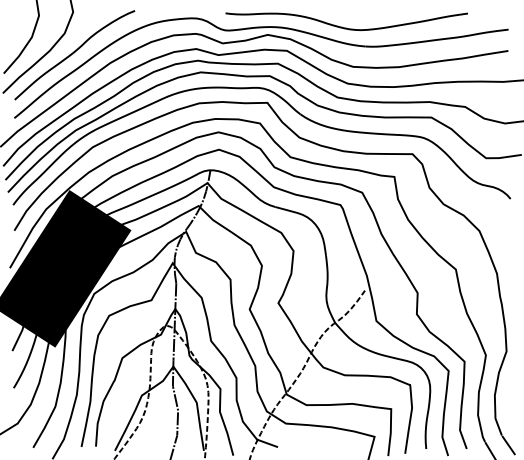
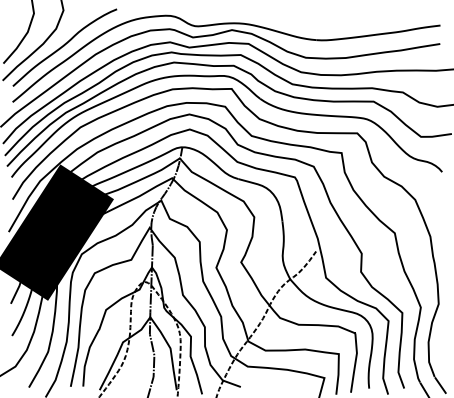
curve: (346, 27) -> (300, 23), removed

